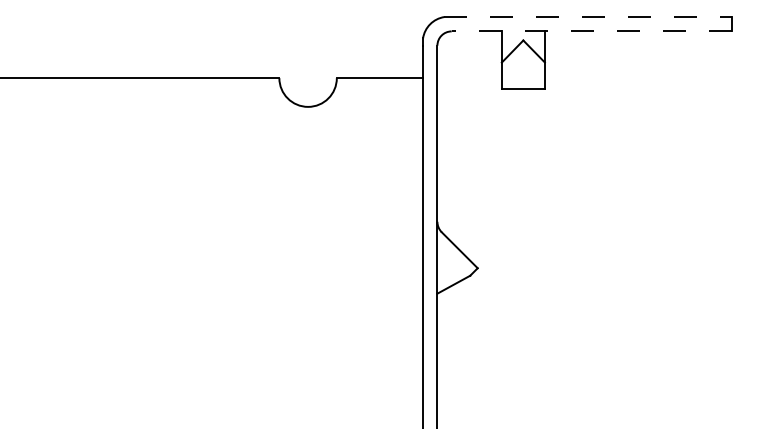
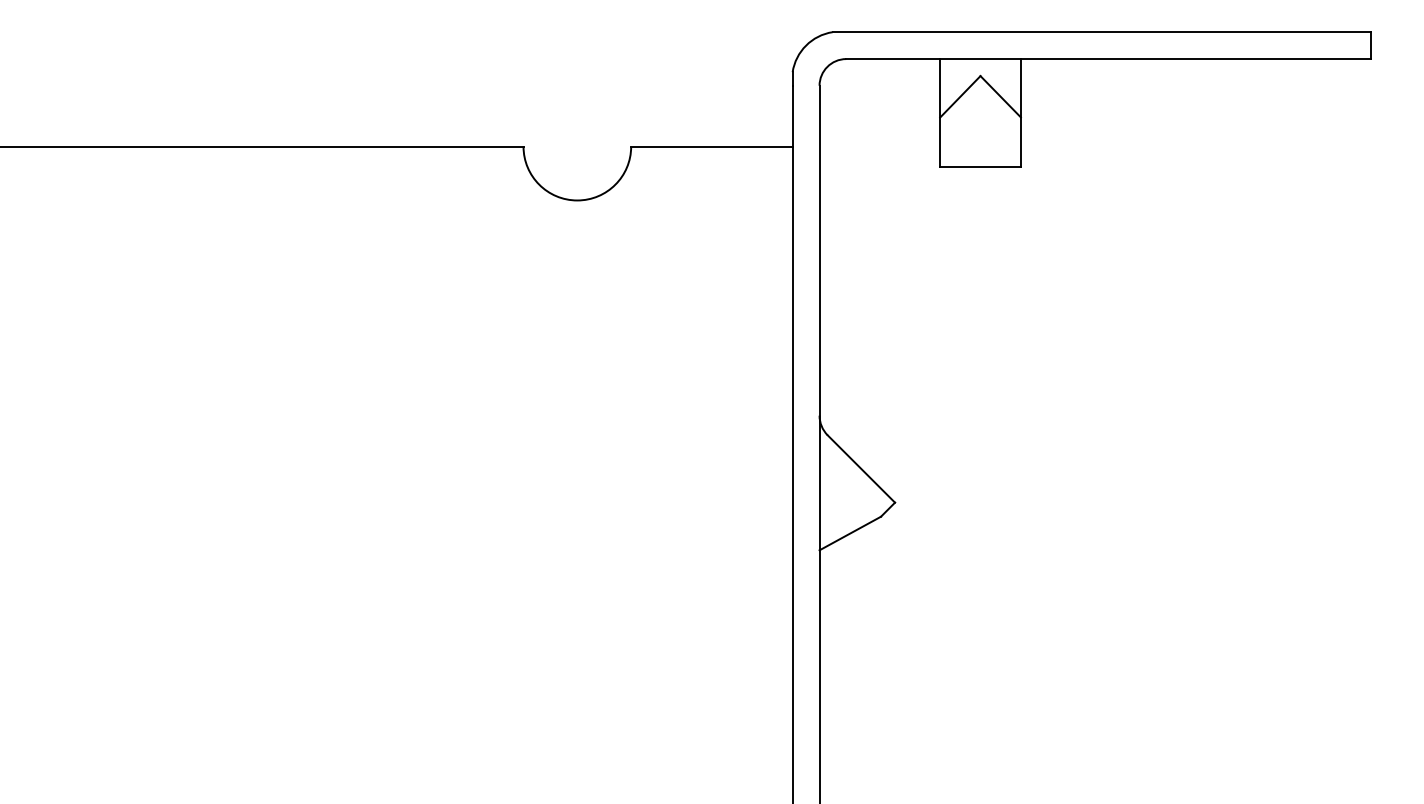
line: (588, 17) -> (1102, 33), dashed -> solid
line: (591, 31) -> (1108, 59), dashed -> solid

